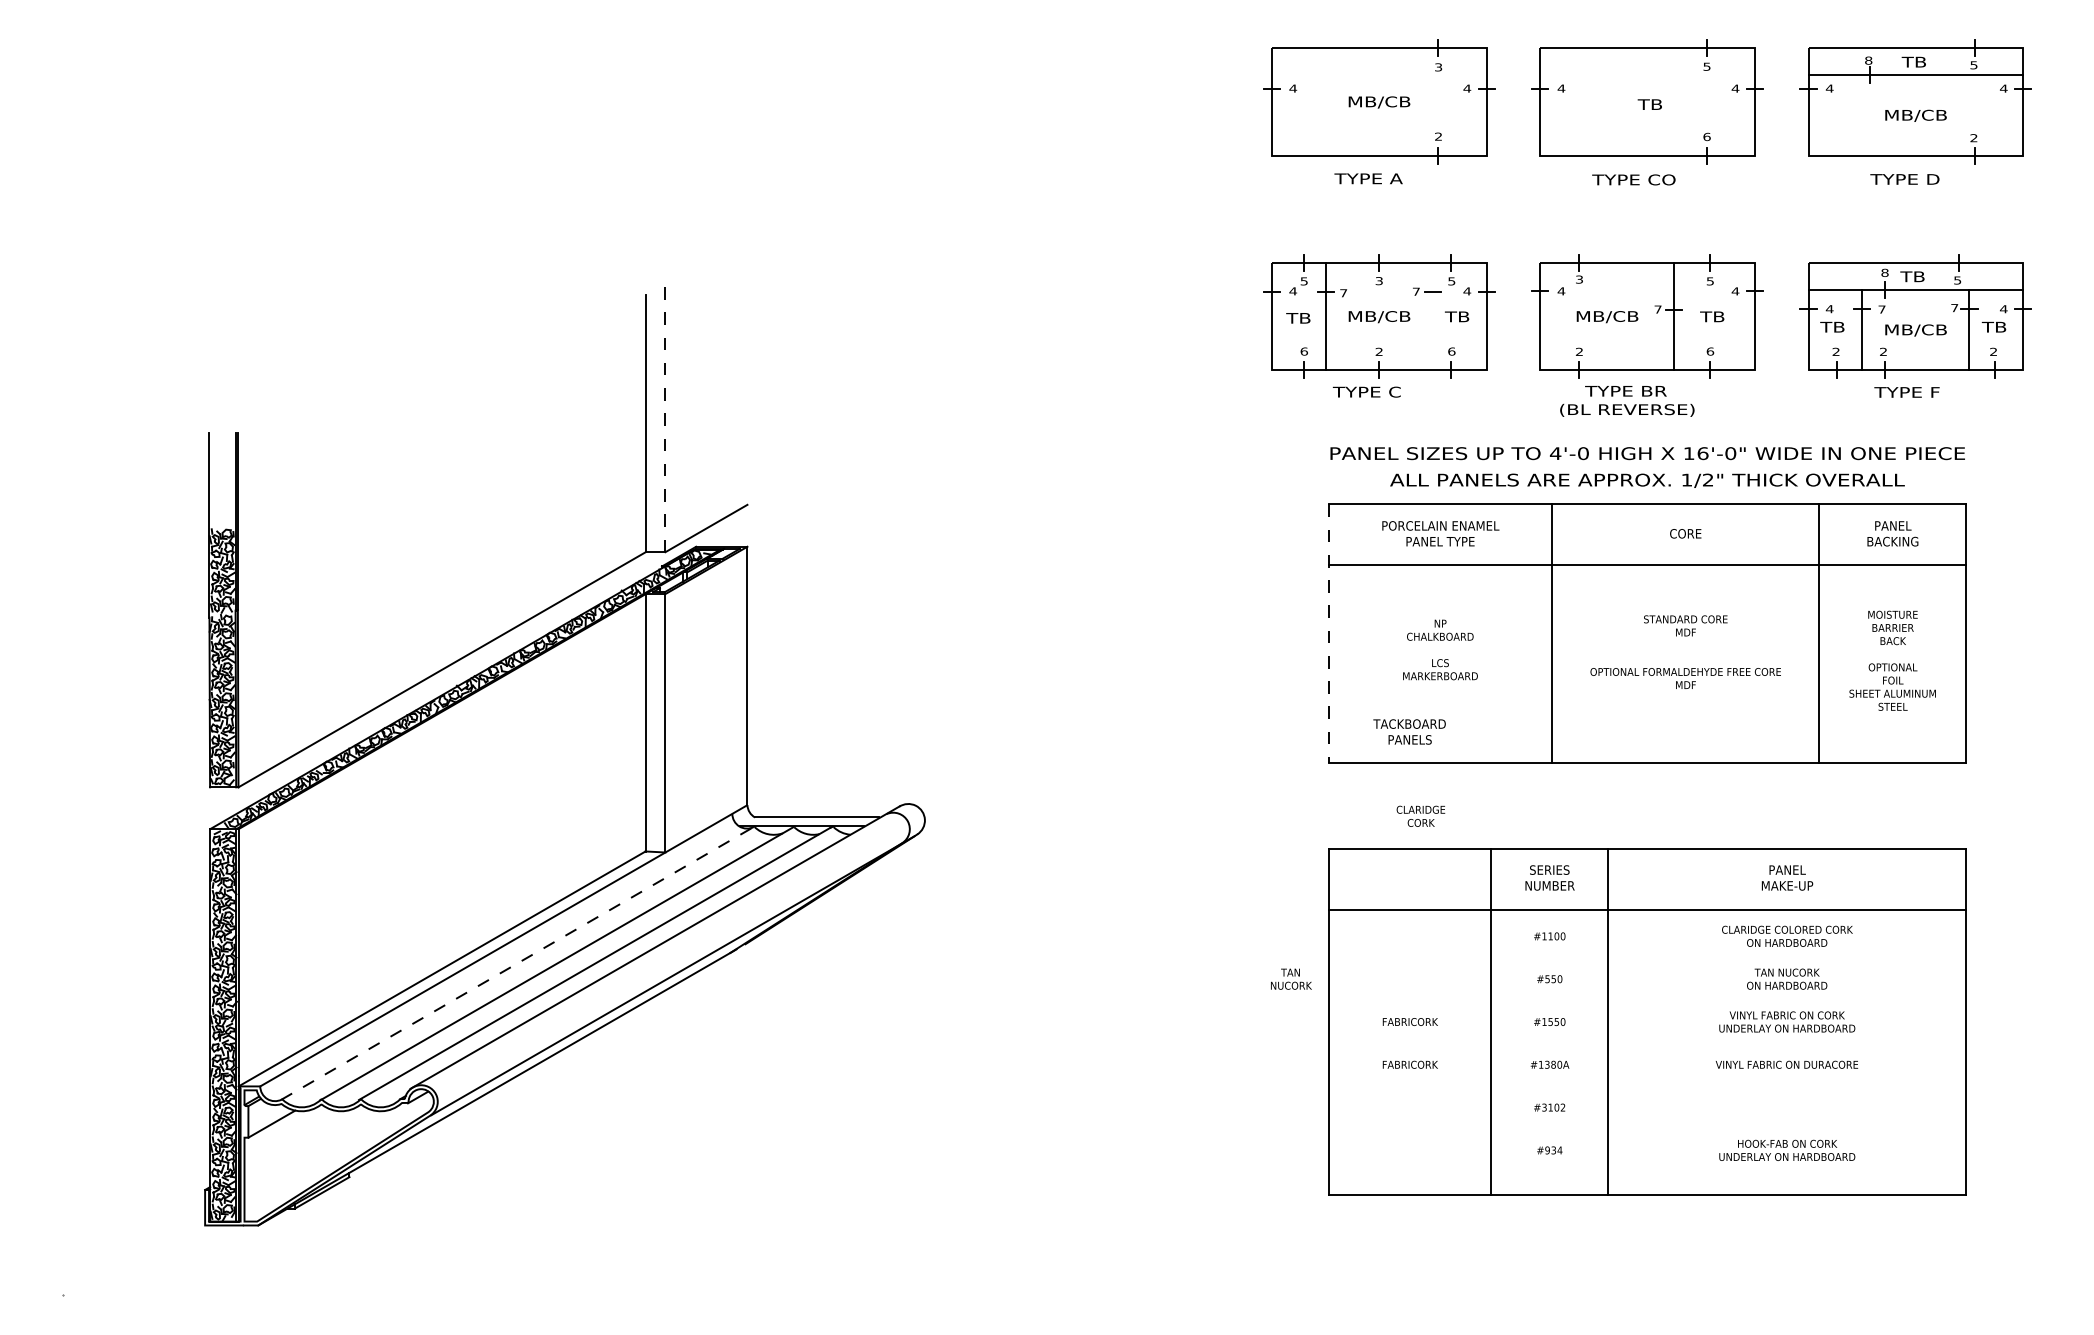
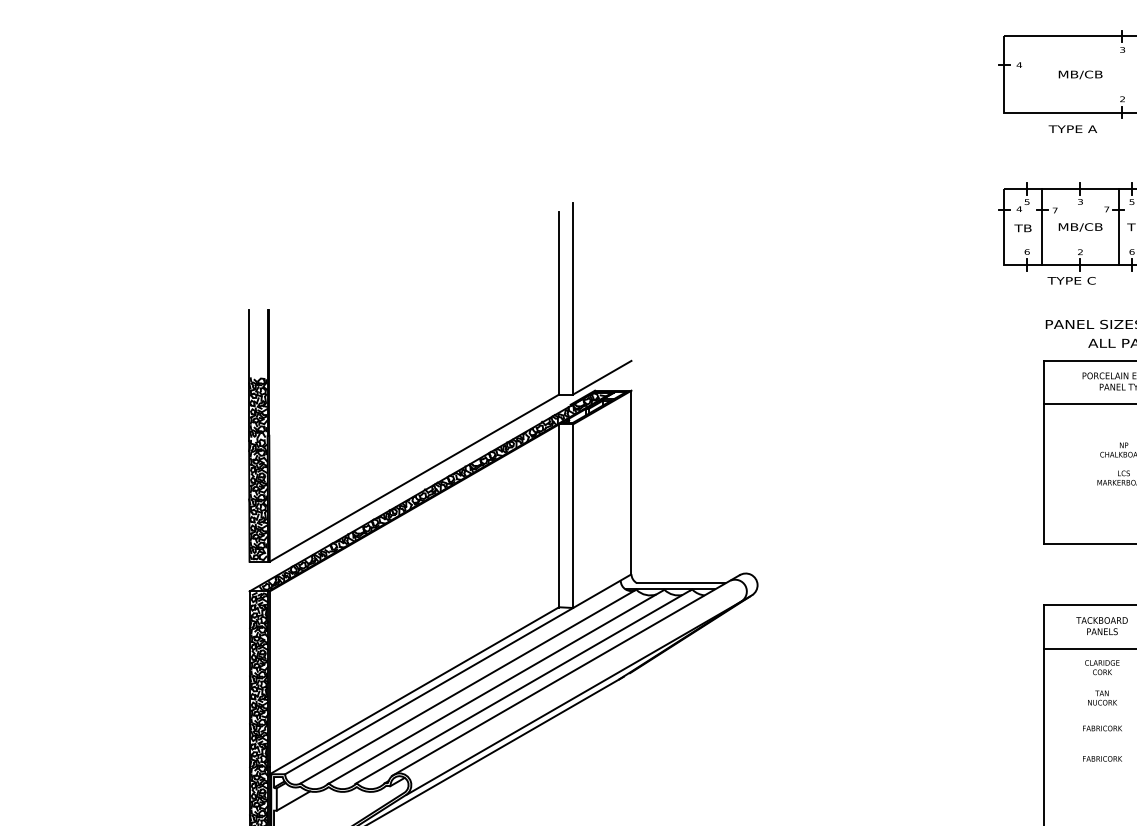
line: (1432, 316) -> (1118, 227), added
line: (665, 417) -> (573, 298), dashed -> solid
line: (1328, 634) -> (1044, 453), dashed -> solid
text: (1409, 731) -> (1101, 625), moved
text: (1420, 815) -> (1101, 666), moved
line: (518, 963) -> (468, 686), dashed -> solid
text: (1291, 978) -> (1102, 697), moved

